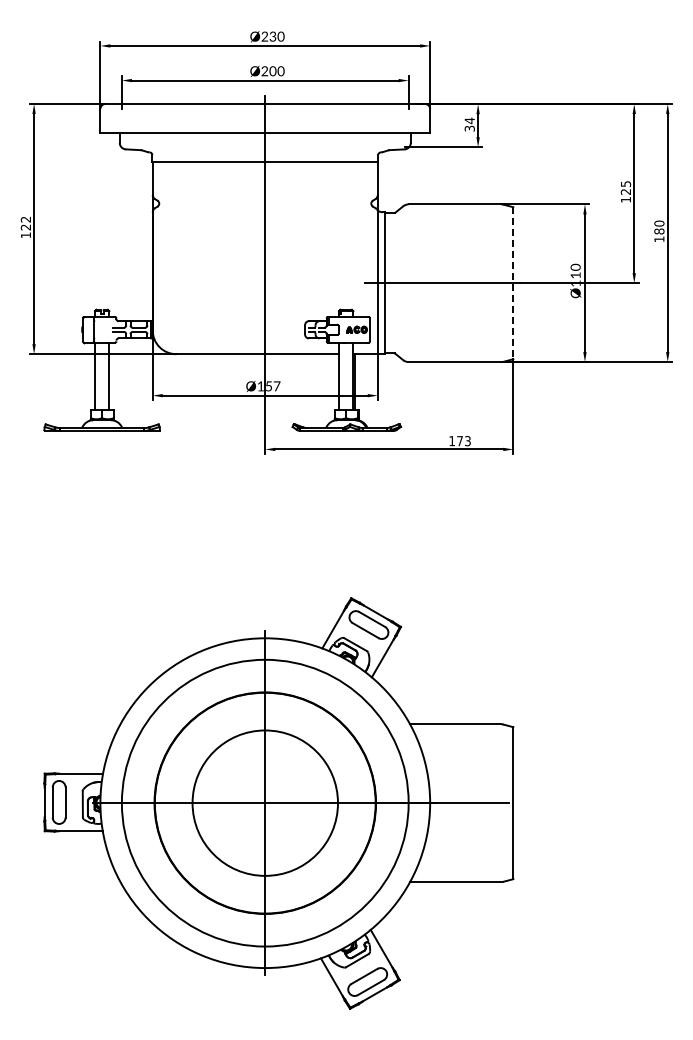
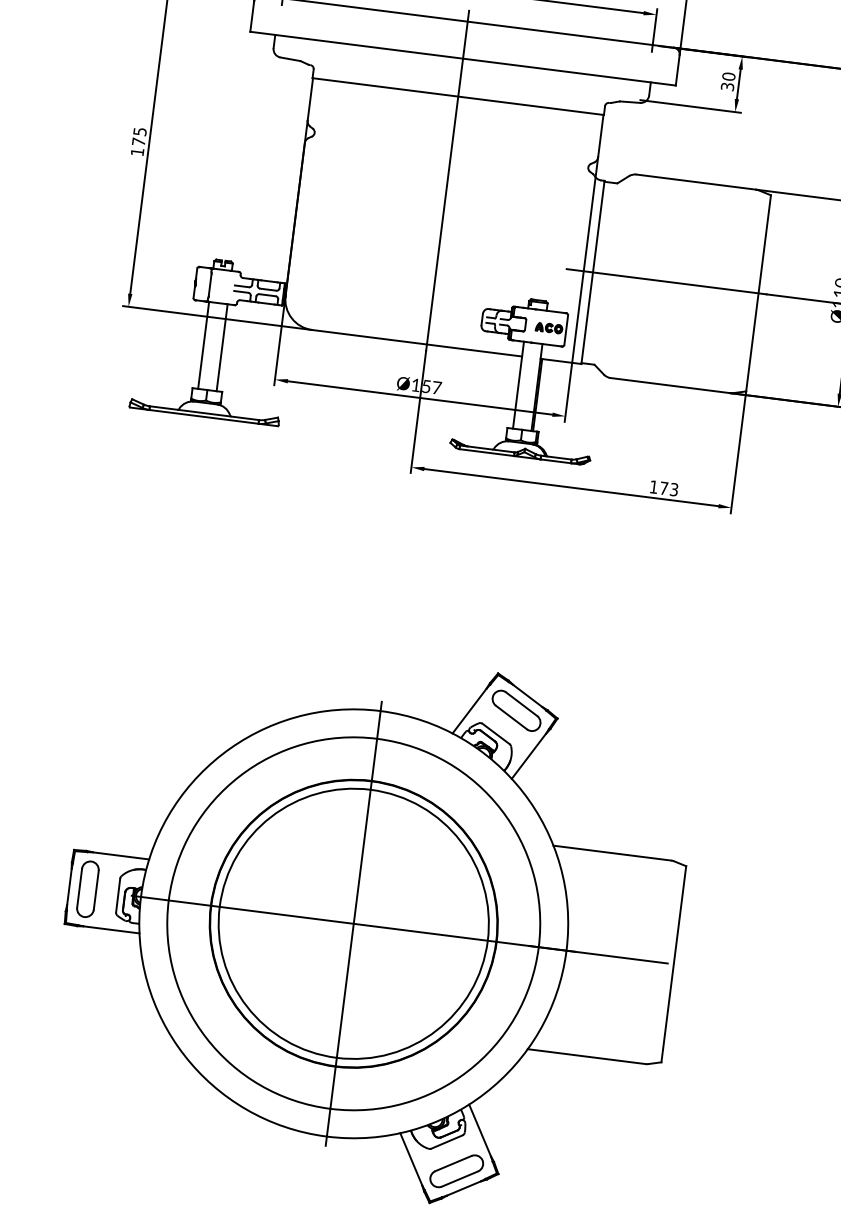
text: (469, 120) -> (728, 76), 34 -> 30
text: (25, 223) -> (138, 136), 122 -> 175
line: (513, 283) -> (758, 293), dashed -> solid
circle: (265, 803) -> (353, 924), size x1.43

